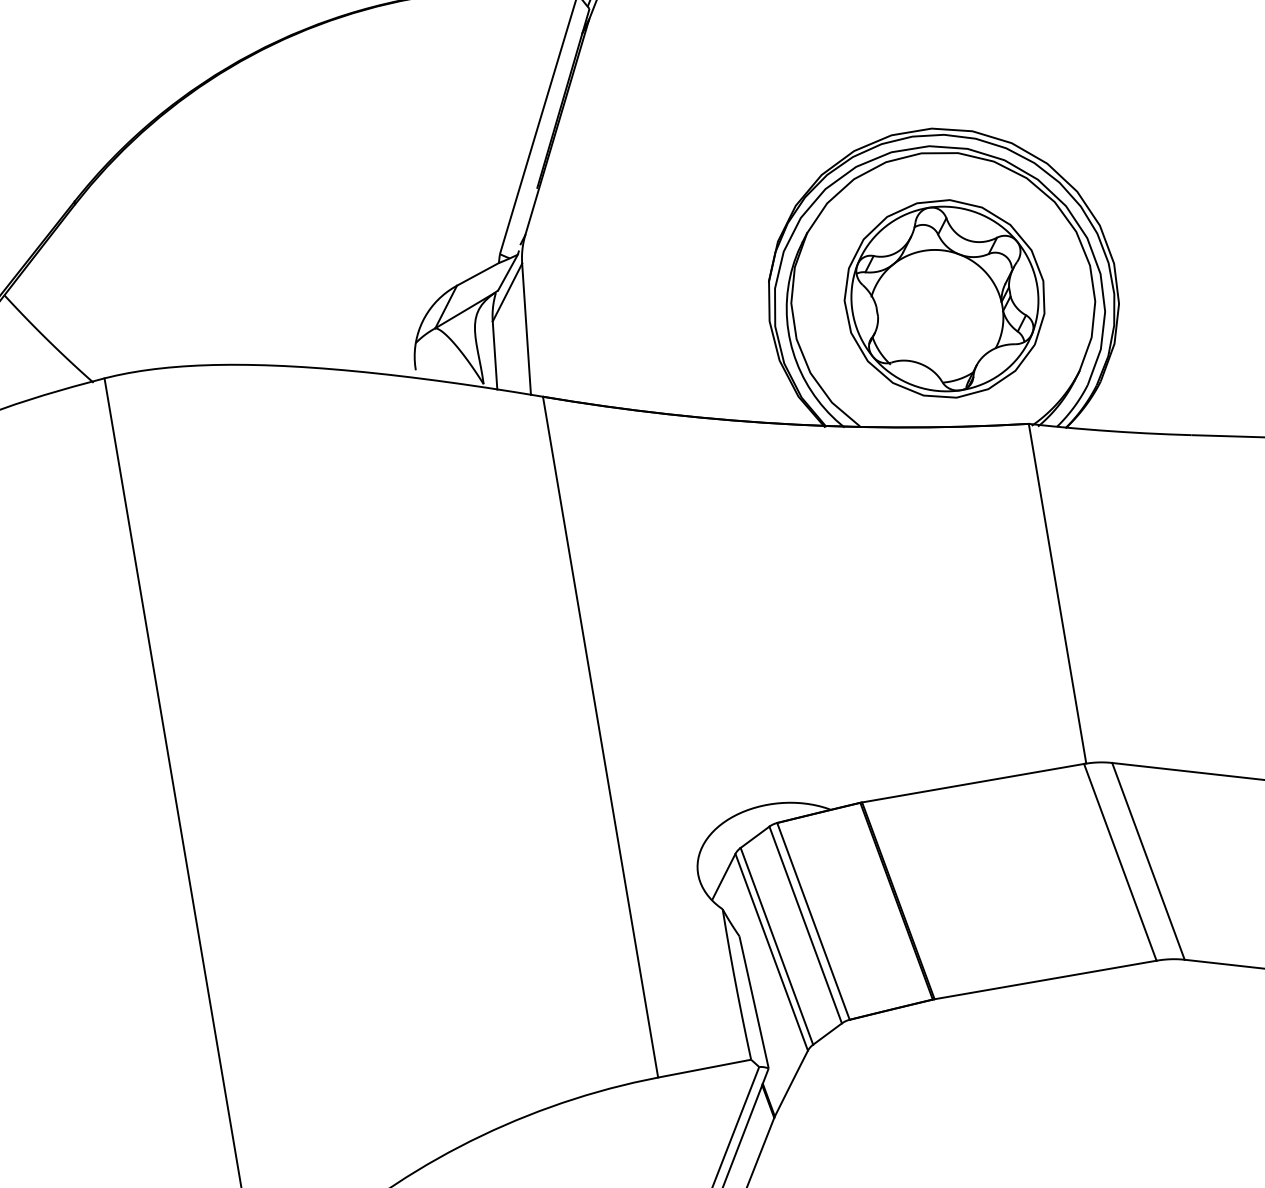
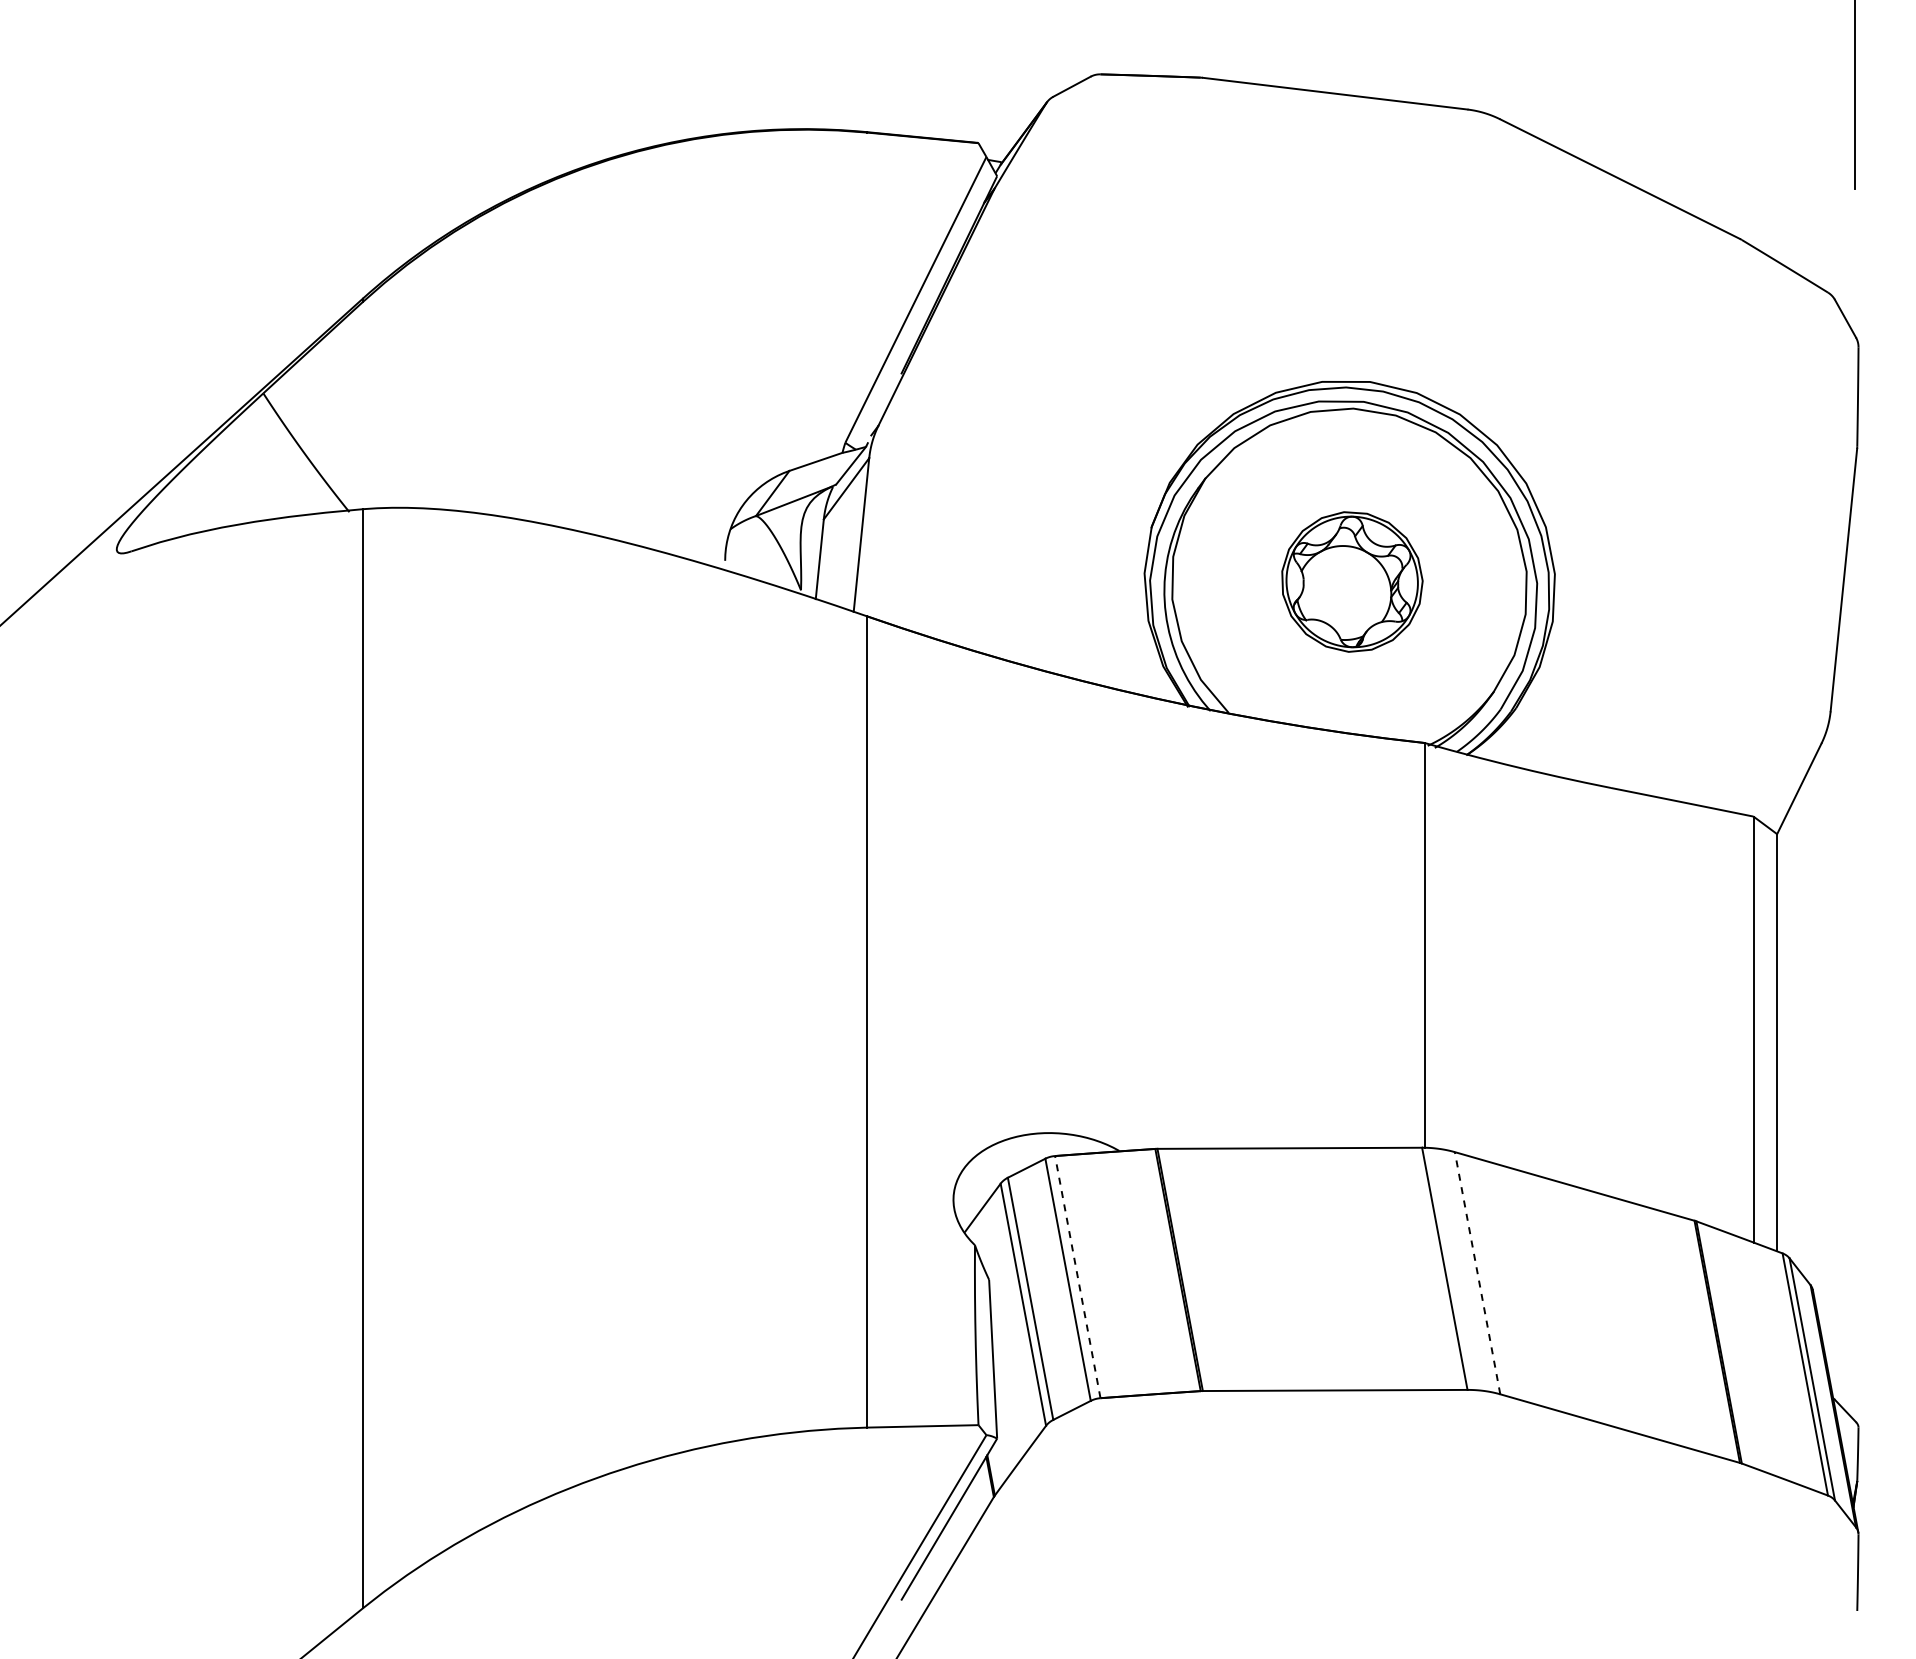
part: (945, 298) -> (1352, 581), size x0.6
line: (1148, 860) -> (1477, 1272), solid -> dashed
line: (813, 920) -> (1077, 1276), solid -> dashed

